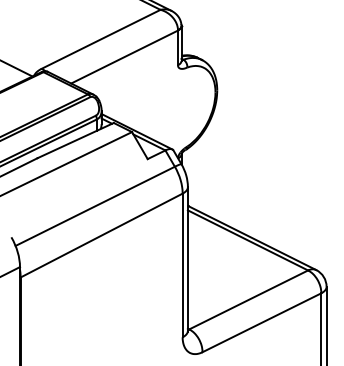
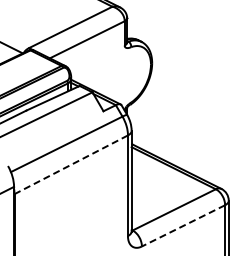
line: (102, 235) -> (71, 164), solid -> dashed
line: (261, 323) -> (183, 226), solid -> dashed

